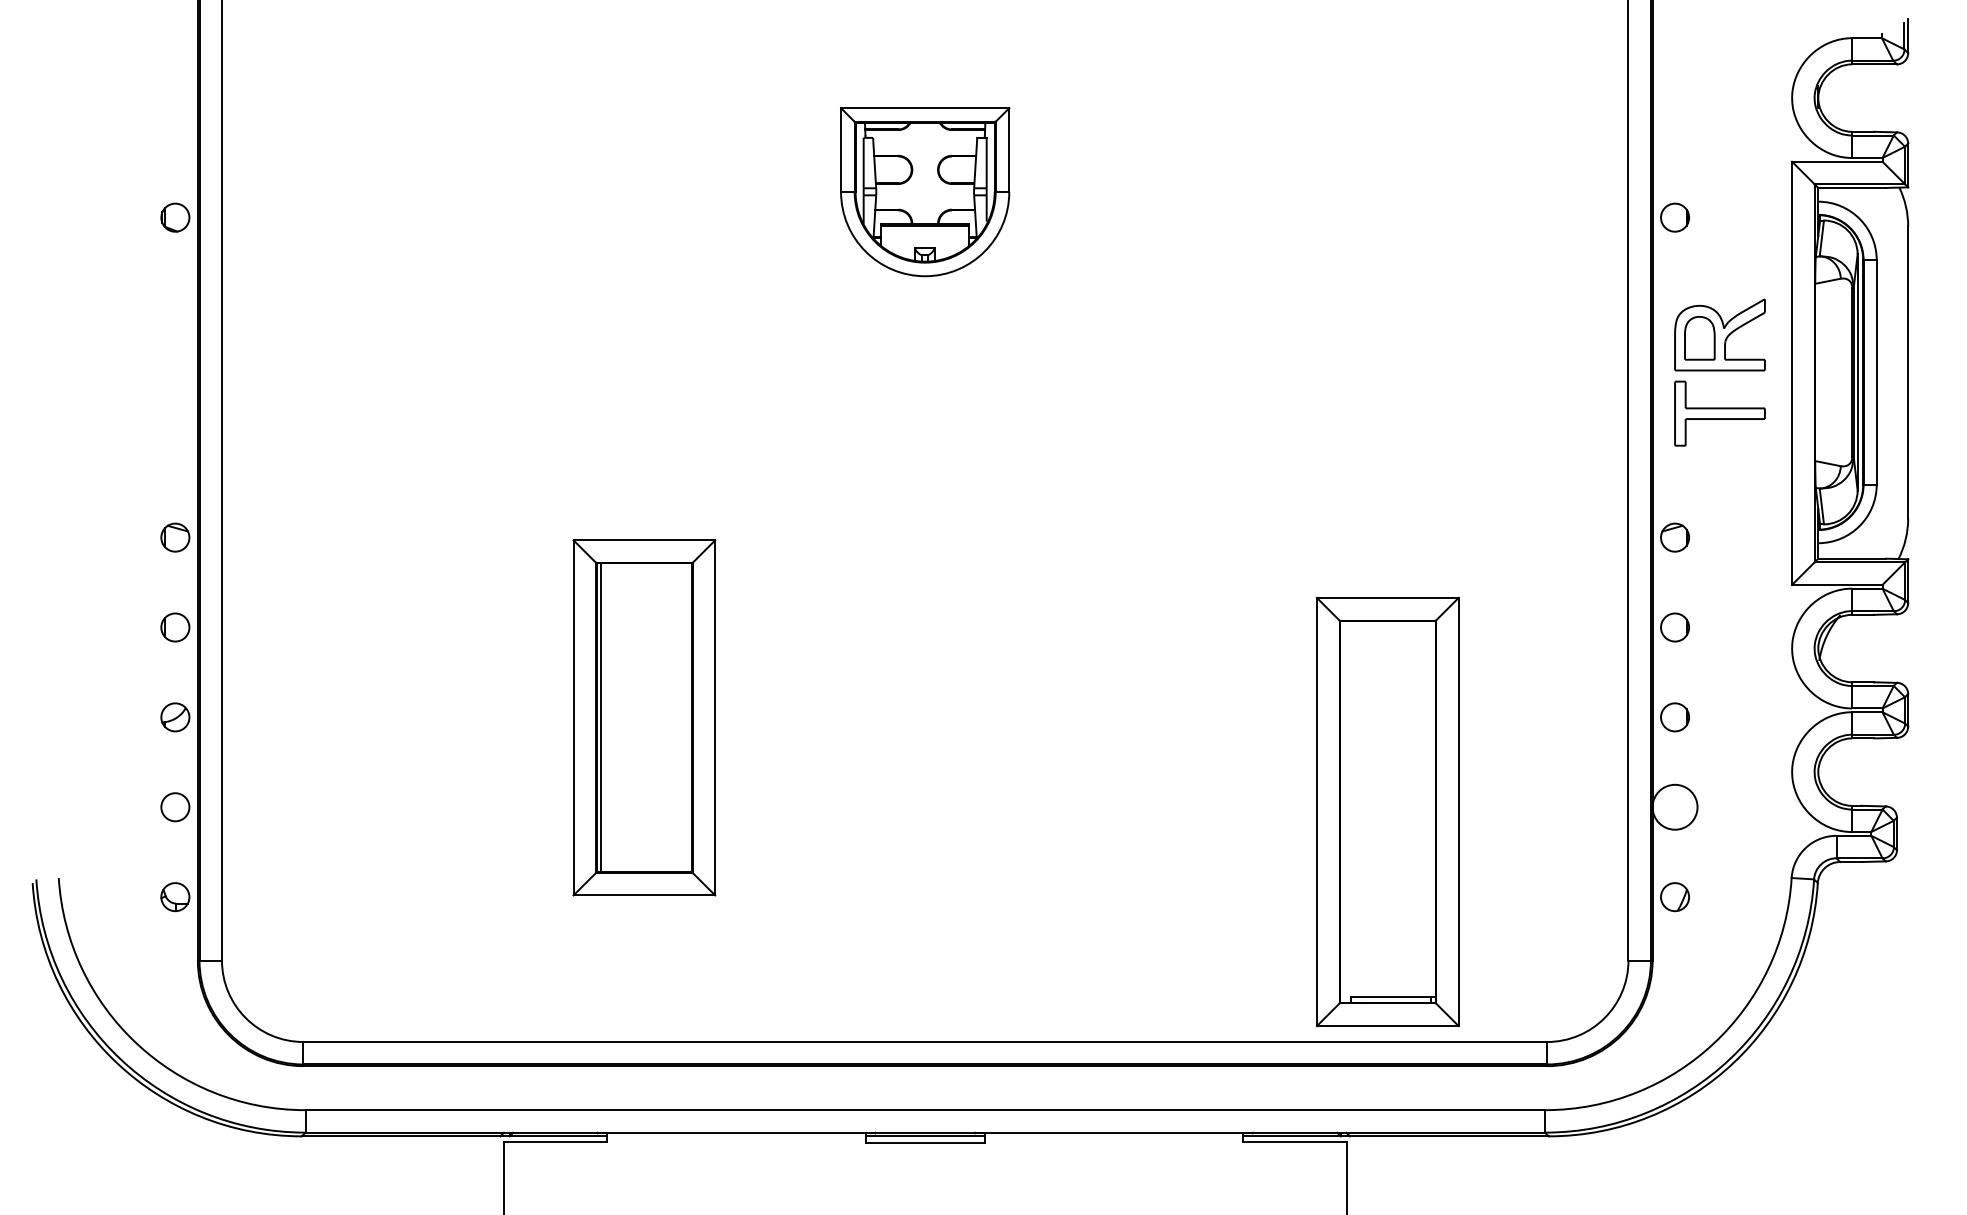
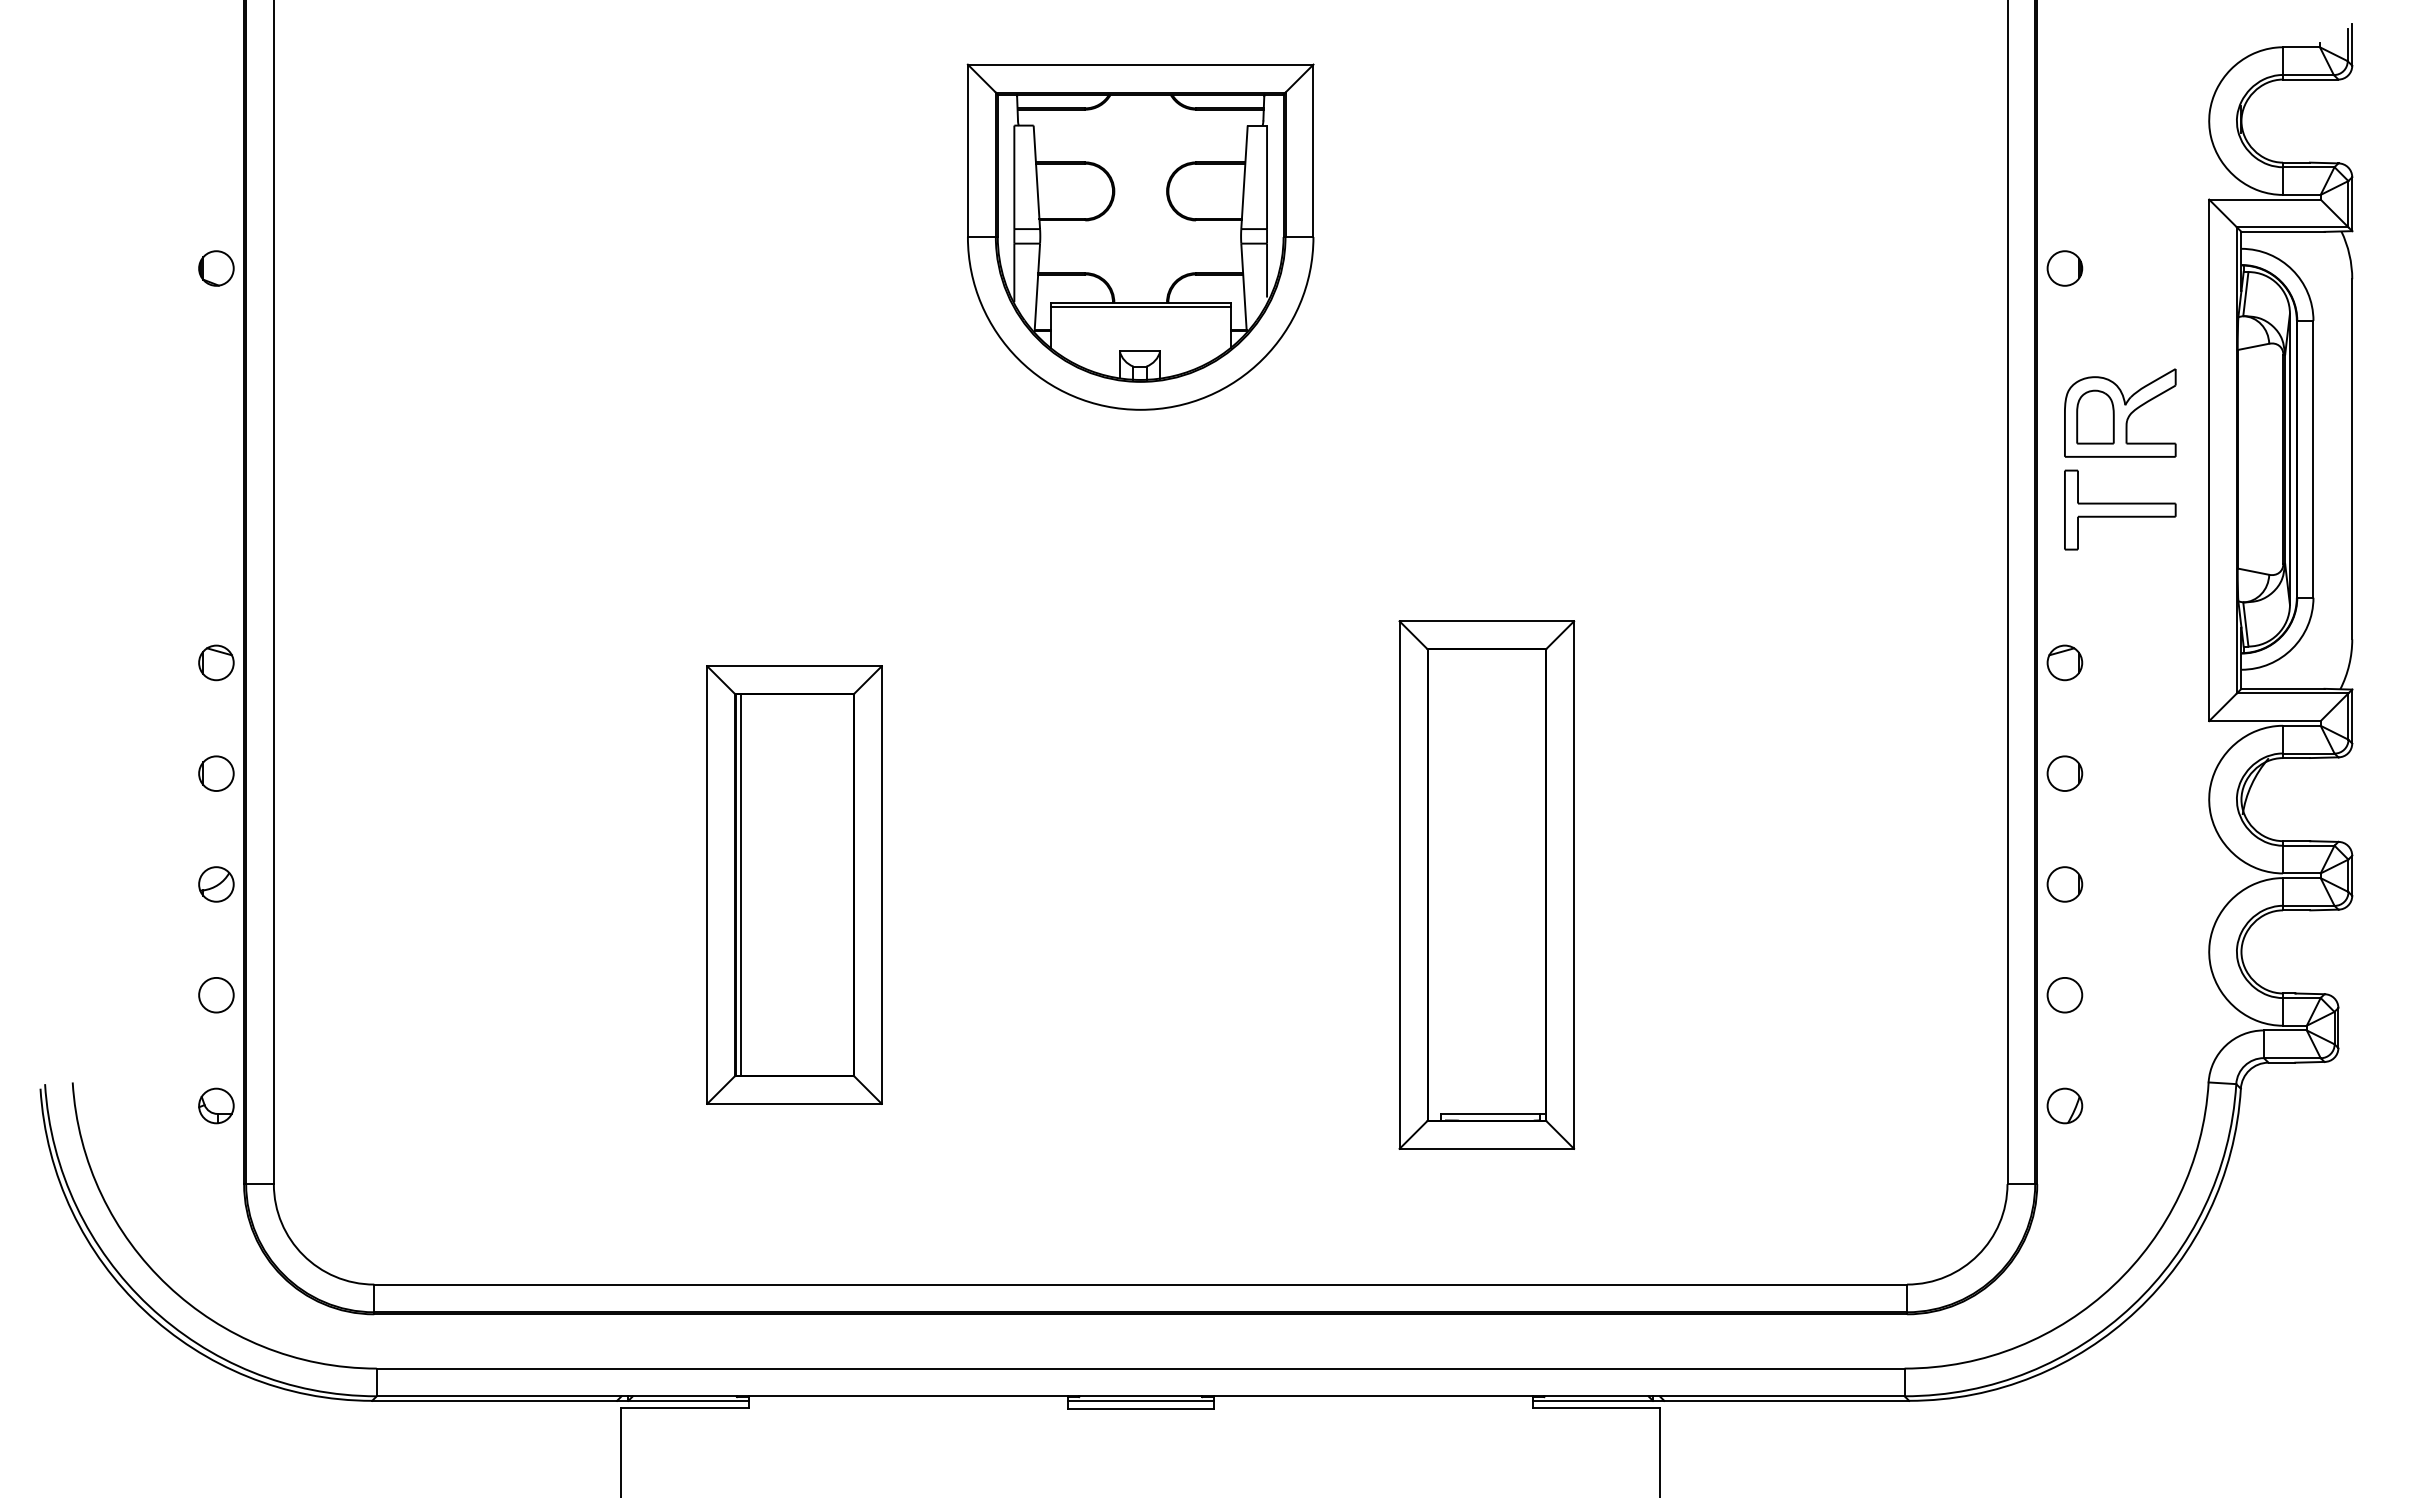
part: (925, 191) -> (1140, 236), size x1.67
circle: (1674, 806) -> (2064, 994), size x0.62
part: (1387, 811) -> (1486, 884), moved

